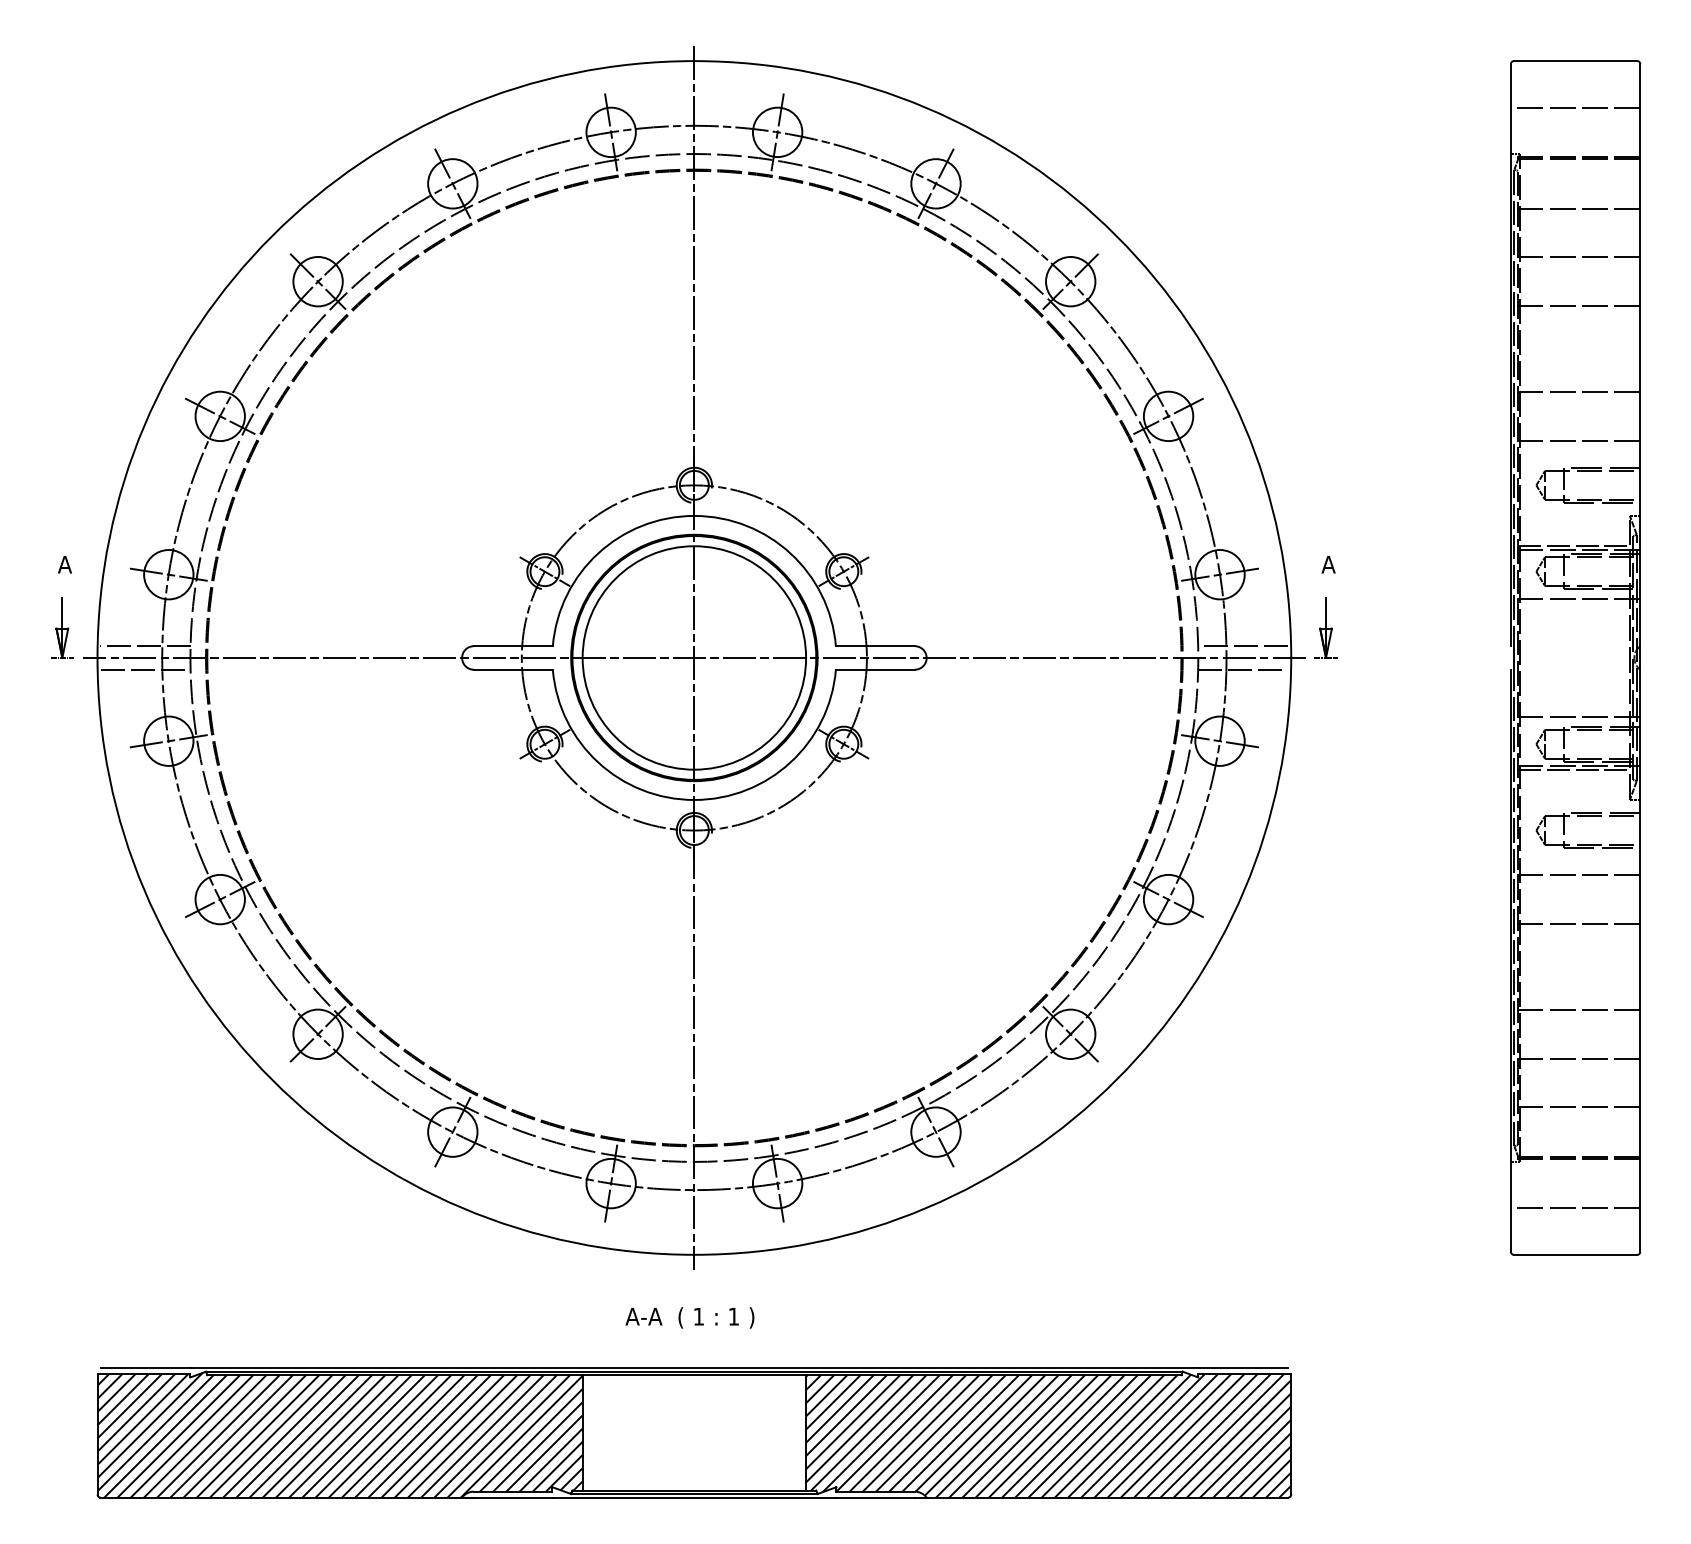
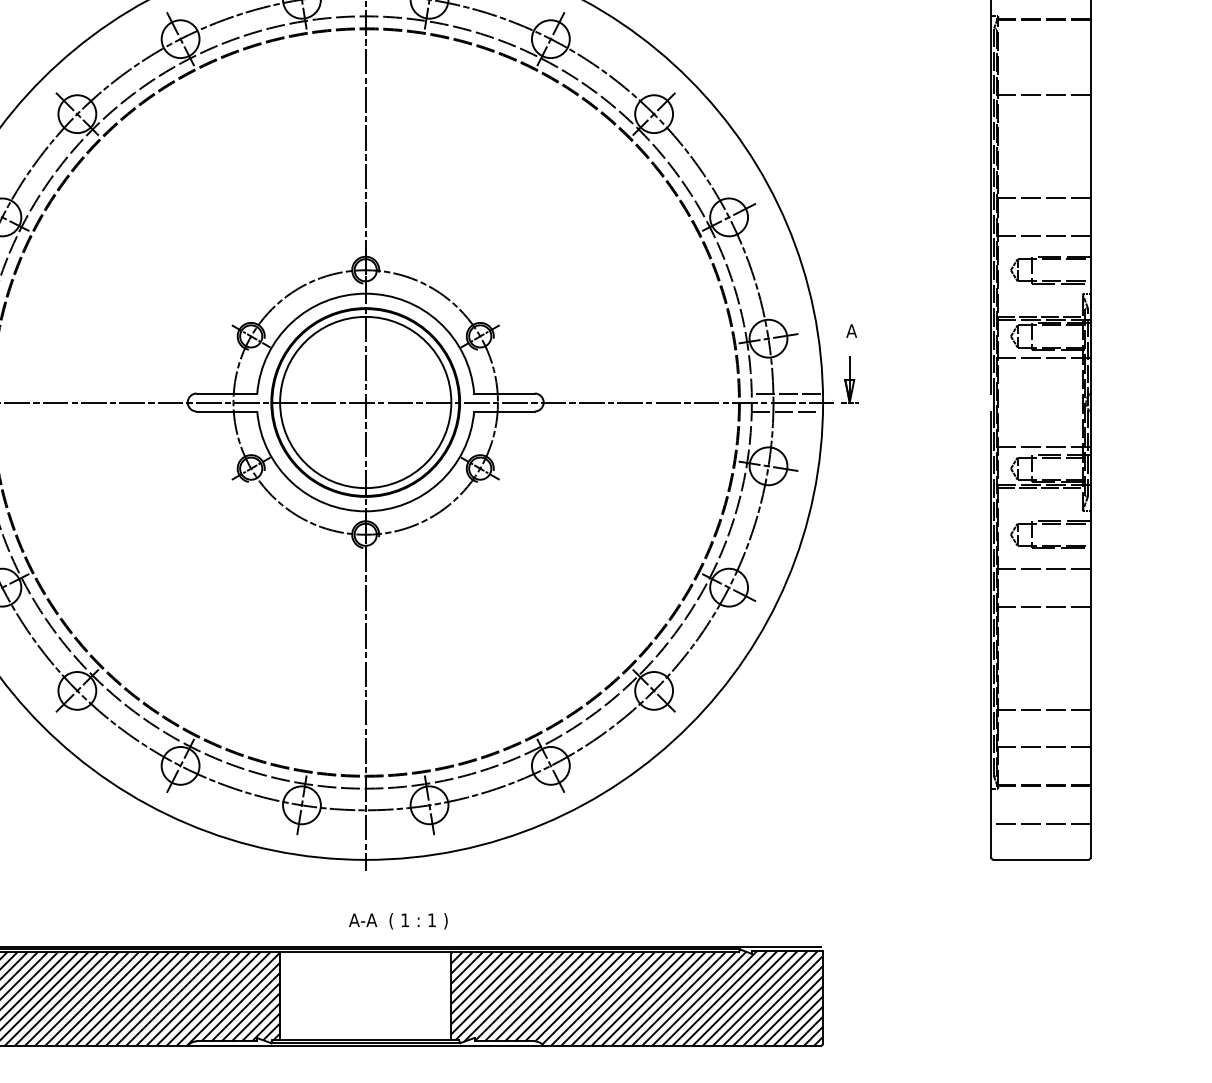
line: (1575, 208) -> (1040, 58), removed
line: (1575, 306) -> (1040, 133), removed
line: (1575, 1009) -> (1040, 671), removed
text: (689, 1317) -> (398, 920), moved

